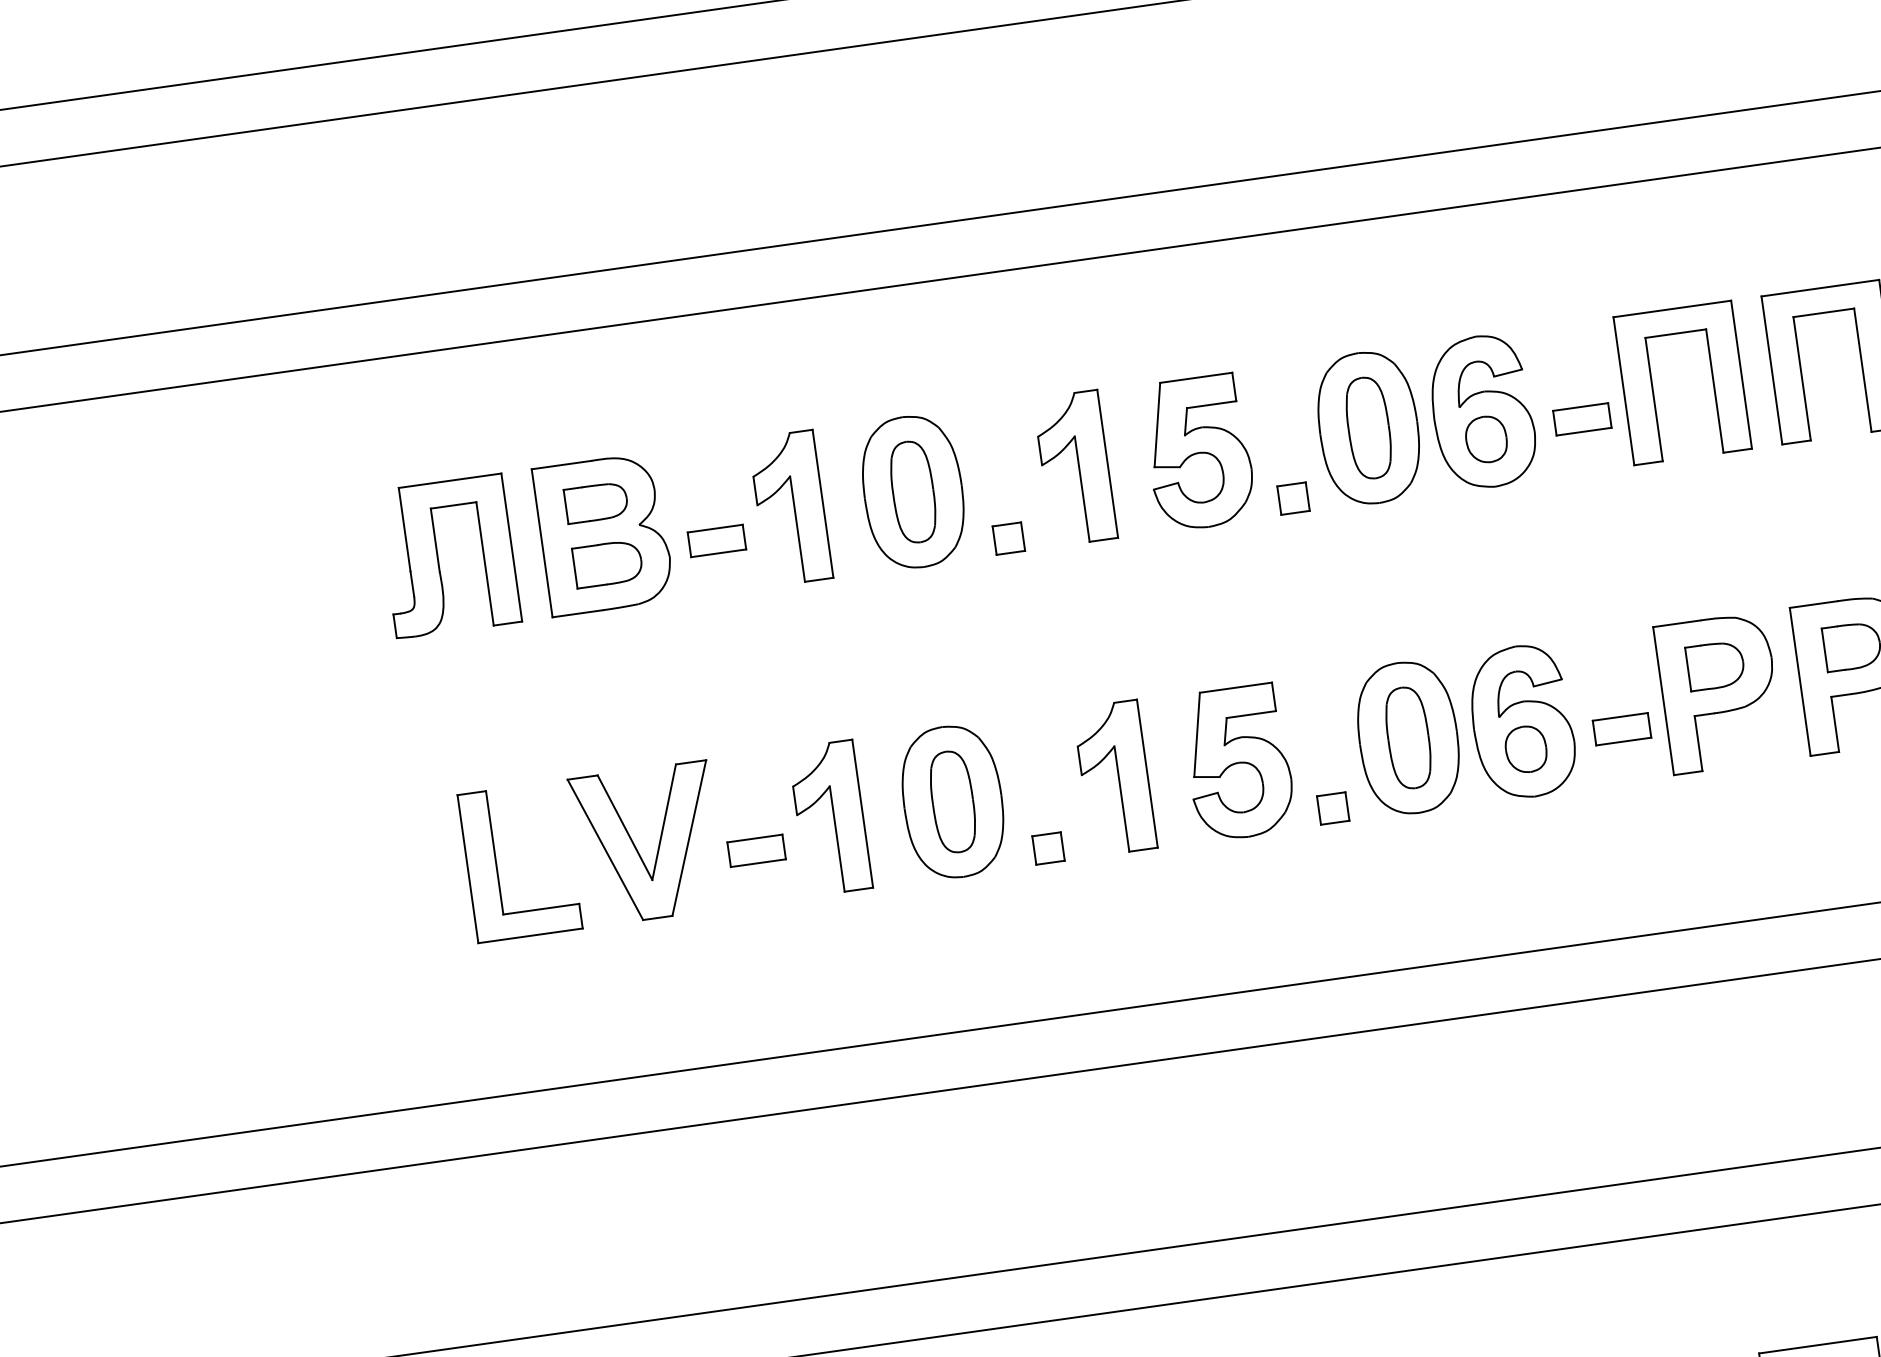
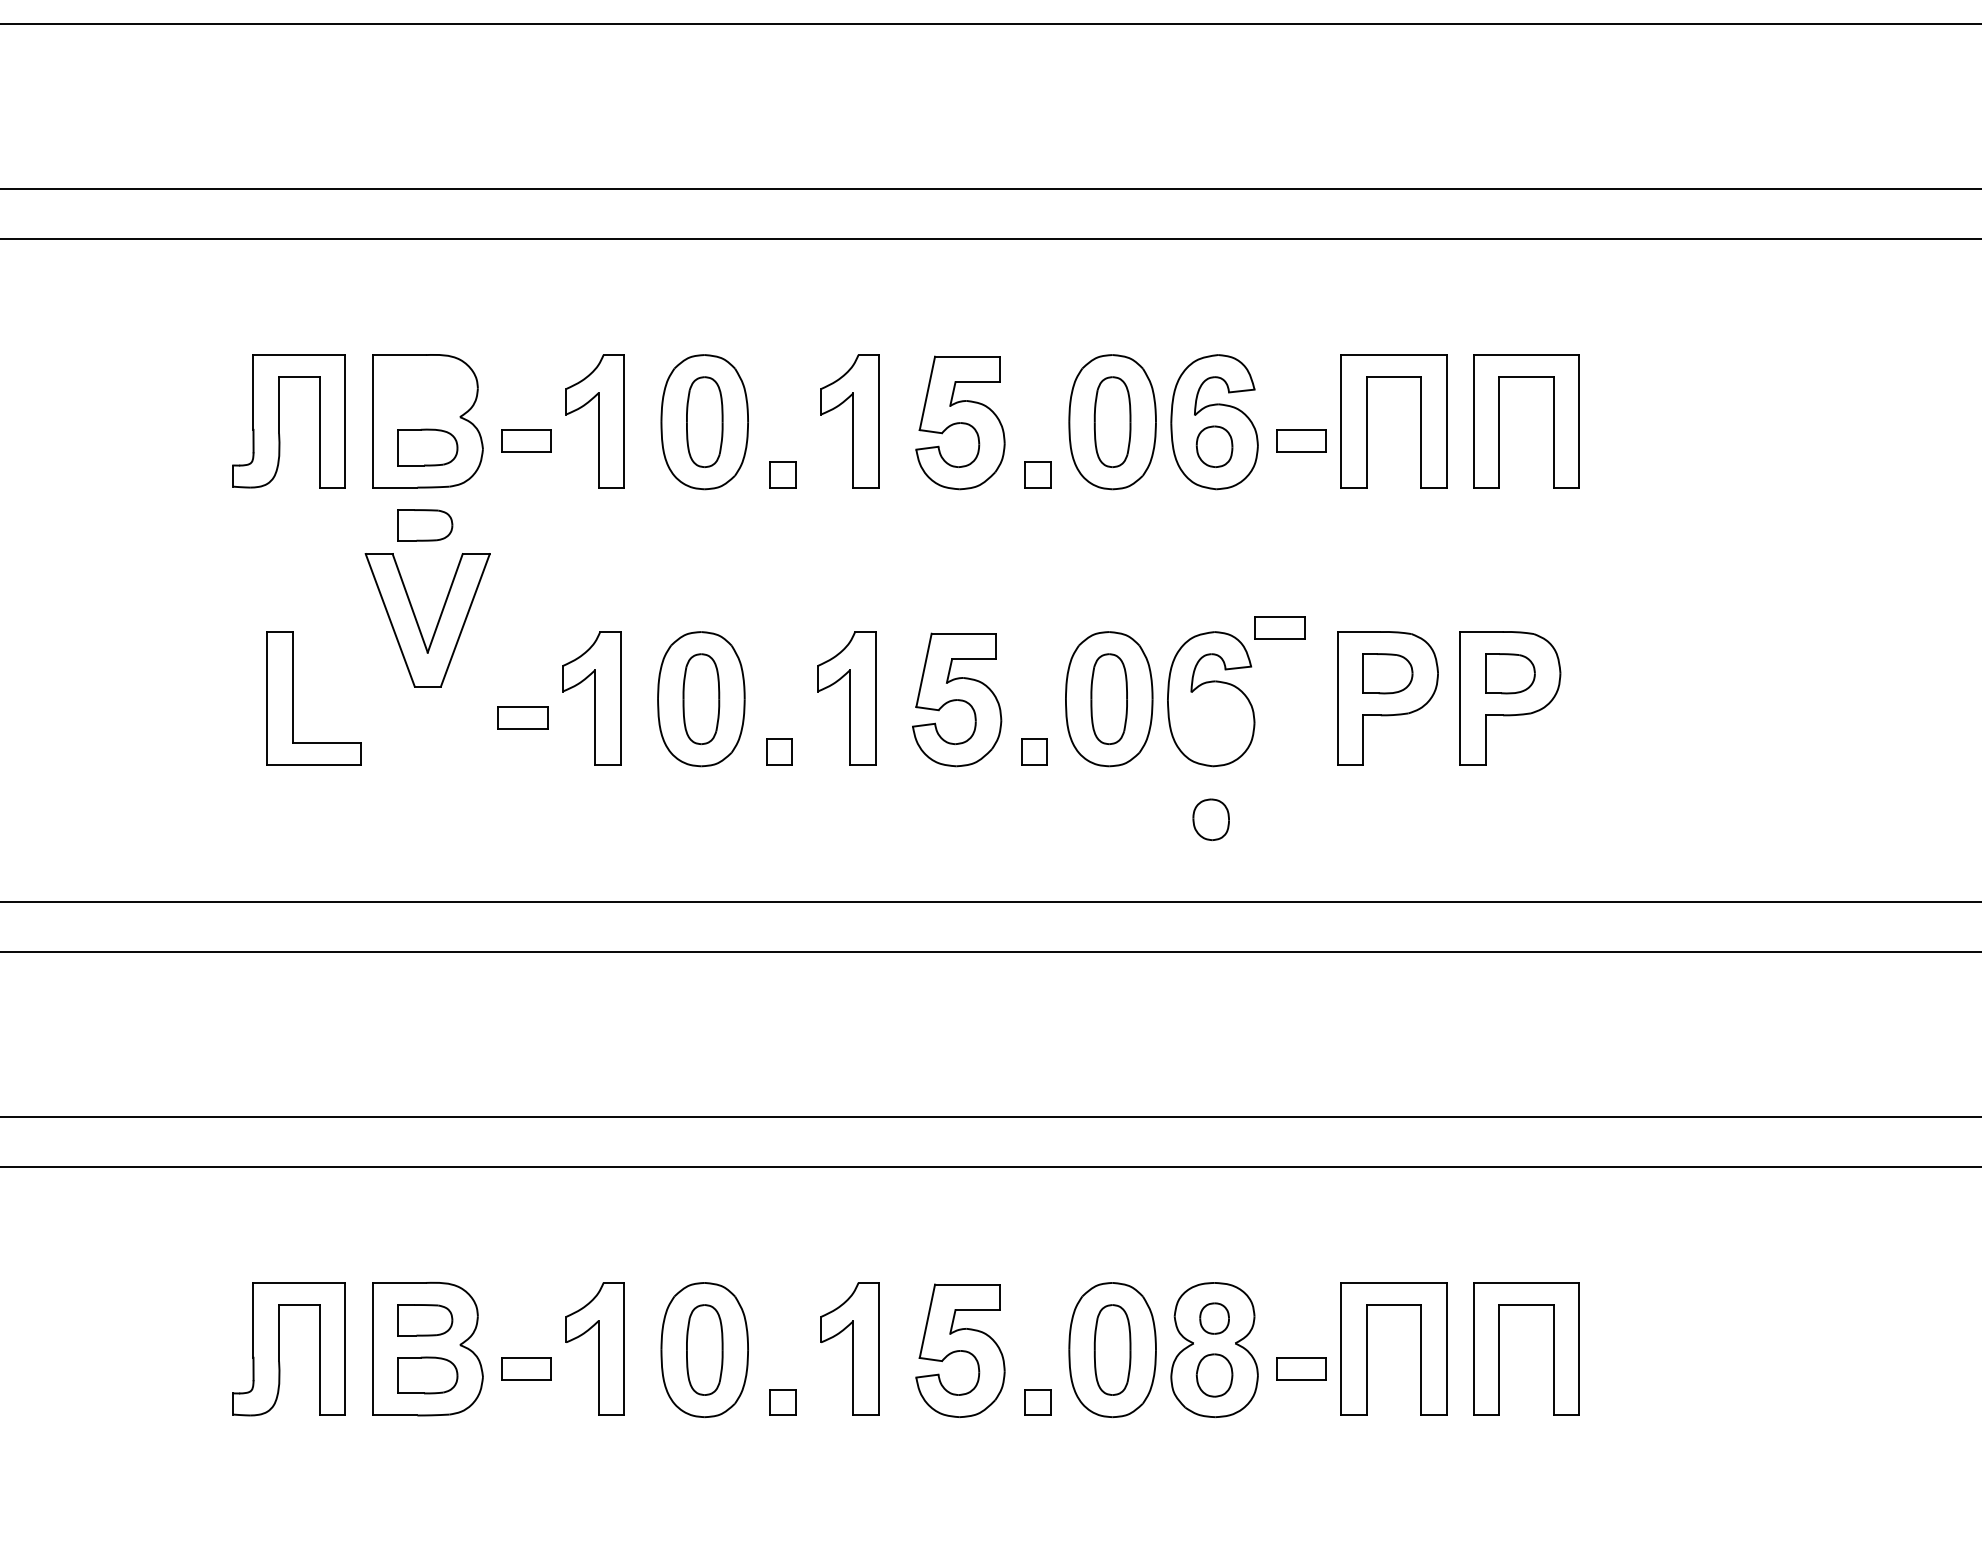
part: (596, 502) -> (425, 525), moved
part: (1621, 728) -> (1279, 627), moved
part: (1525, 749) -> (1210, 819), moved
part: (638, 851) -> (419, 625), moved

